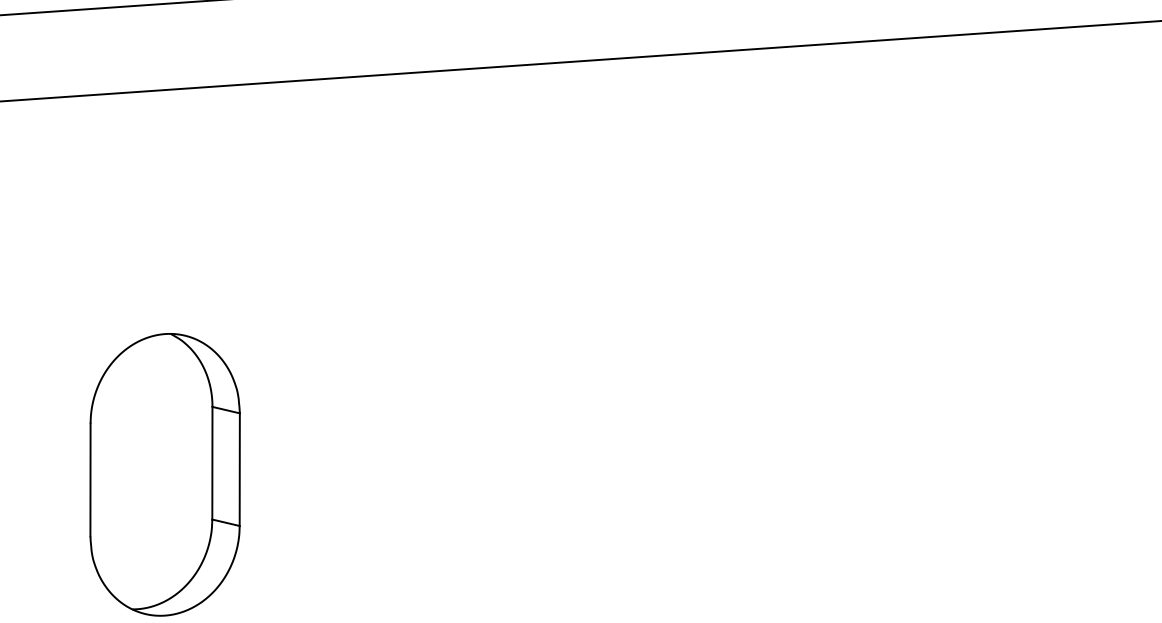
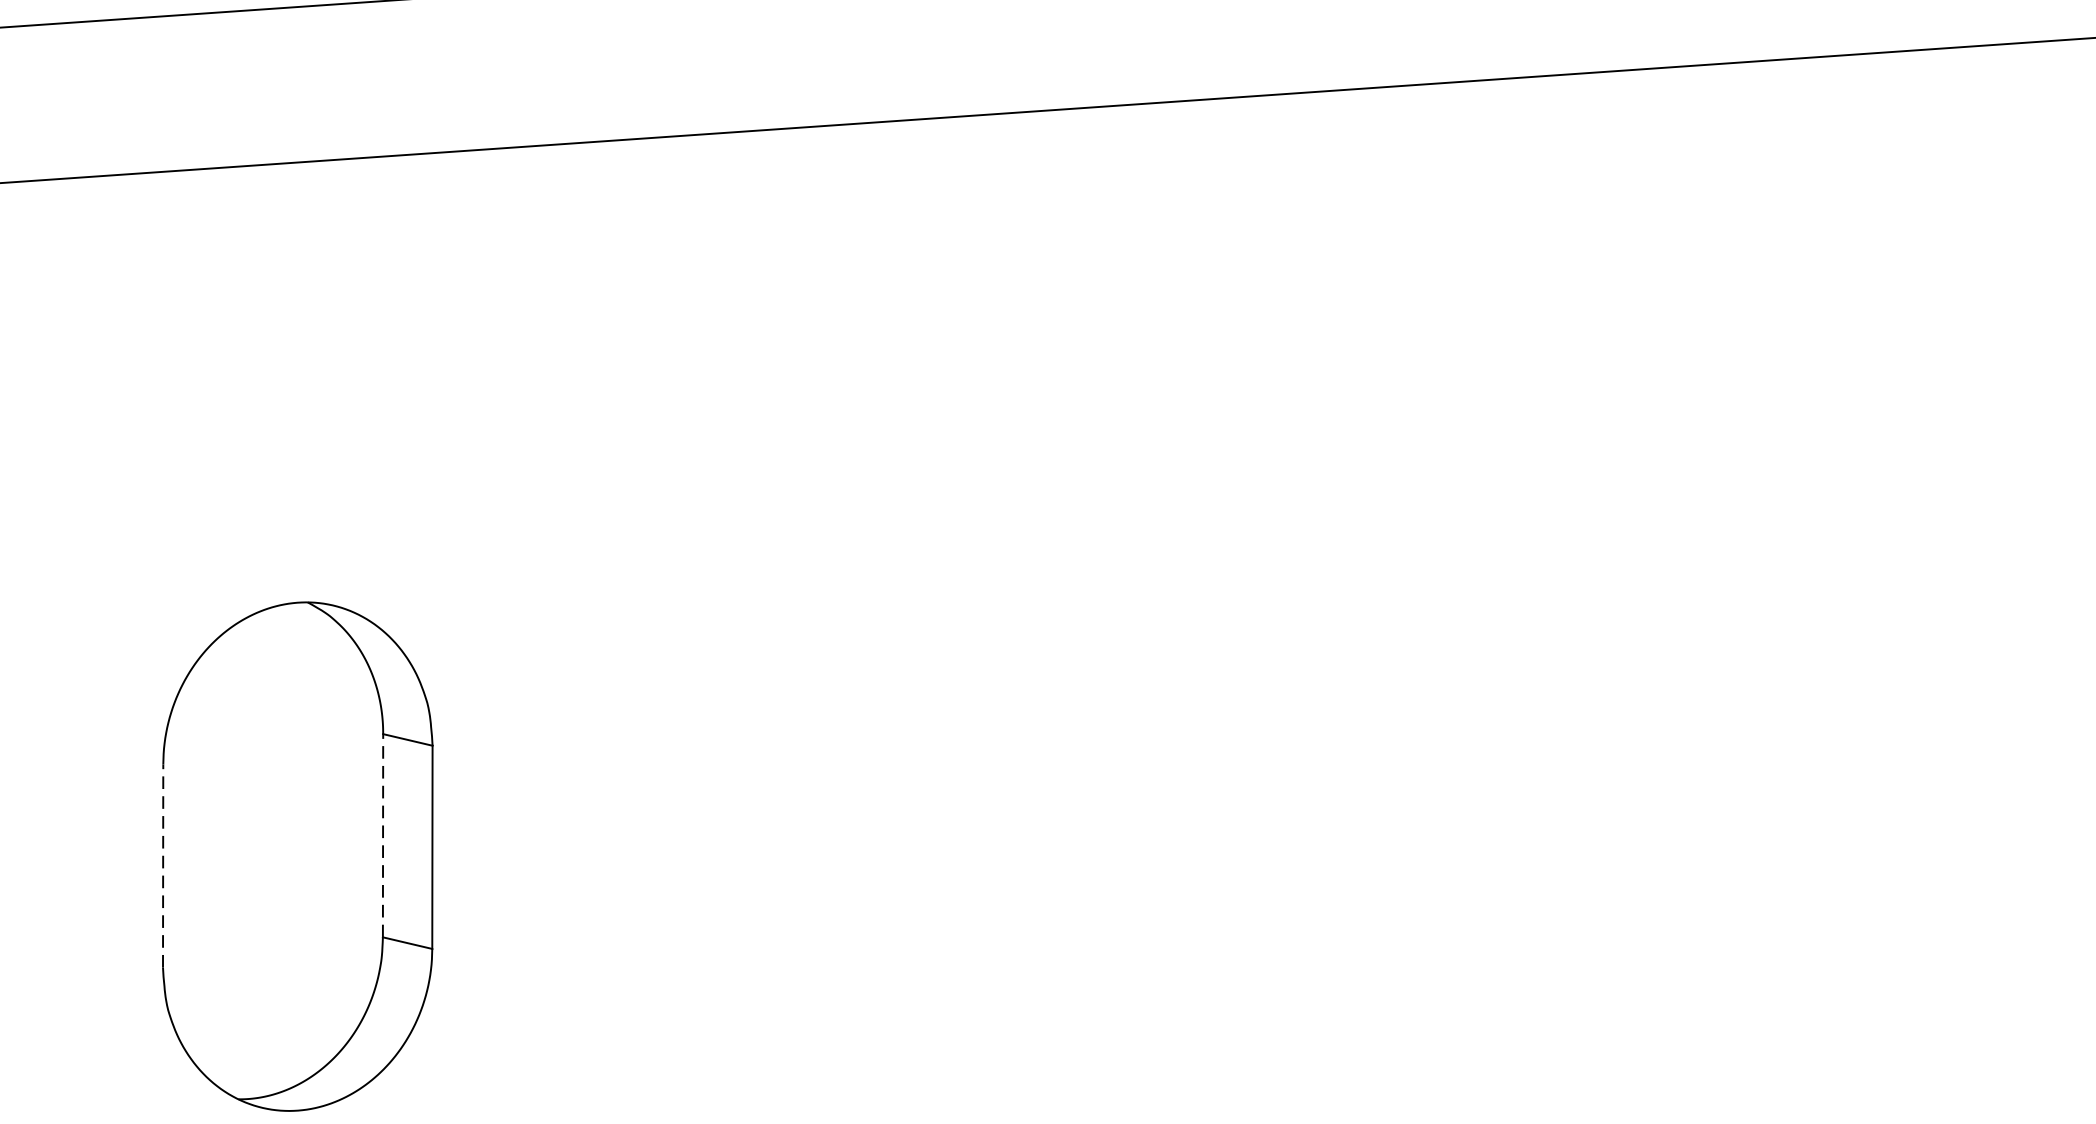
line: (212, 462) -> (383, 834), solid -> dashed
line: (90, 479) -> (163, 865), solid -> dashed

